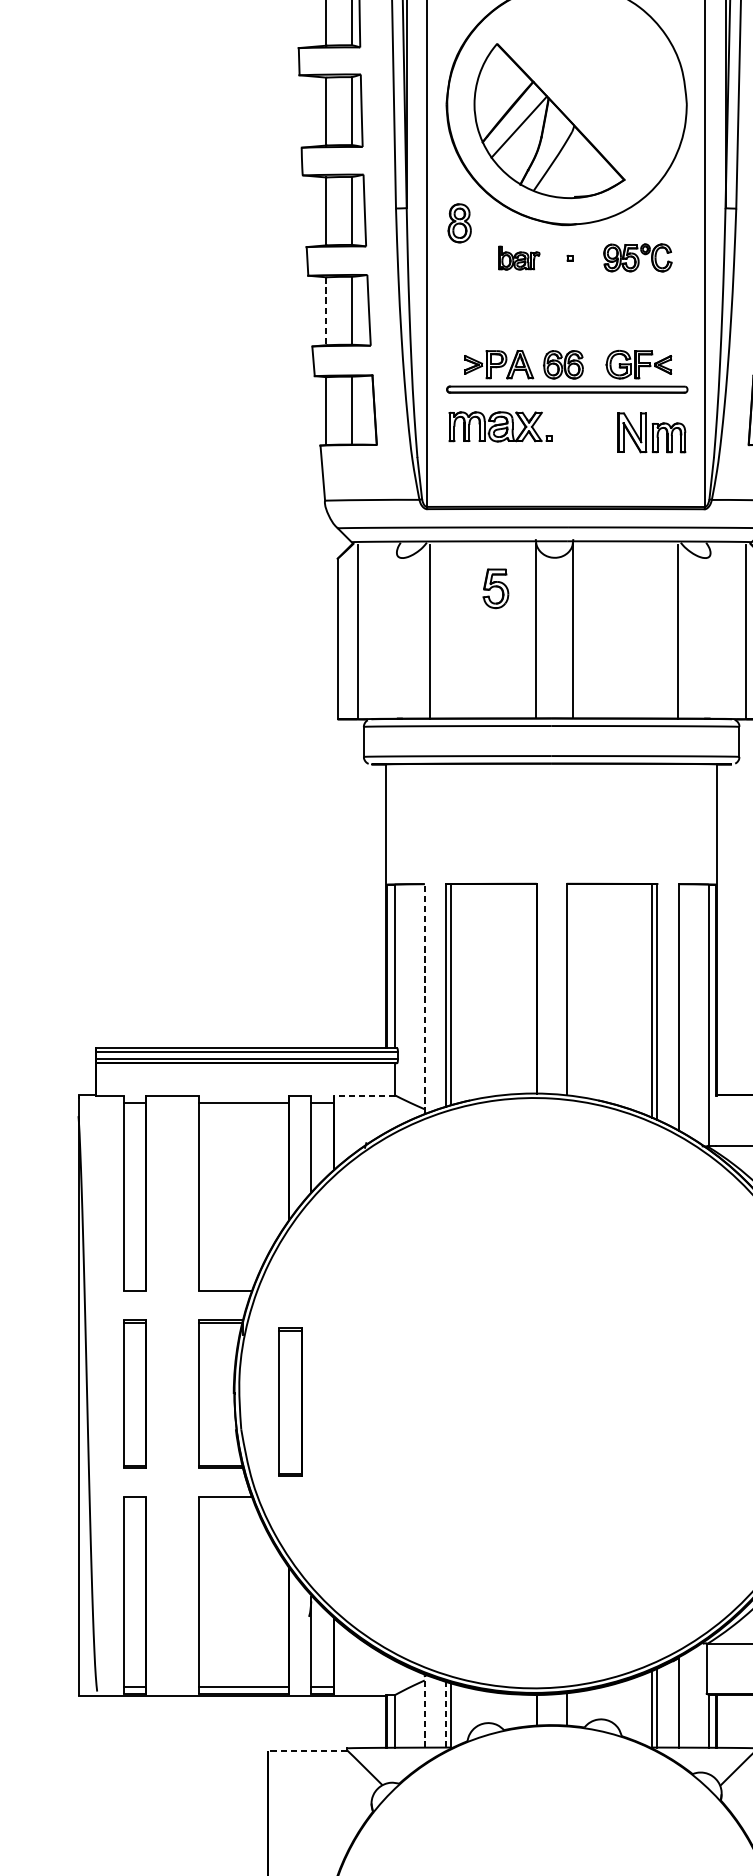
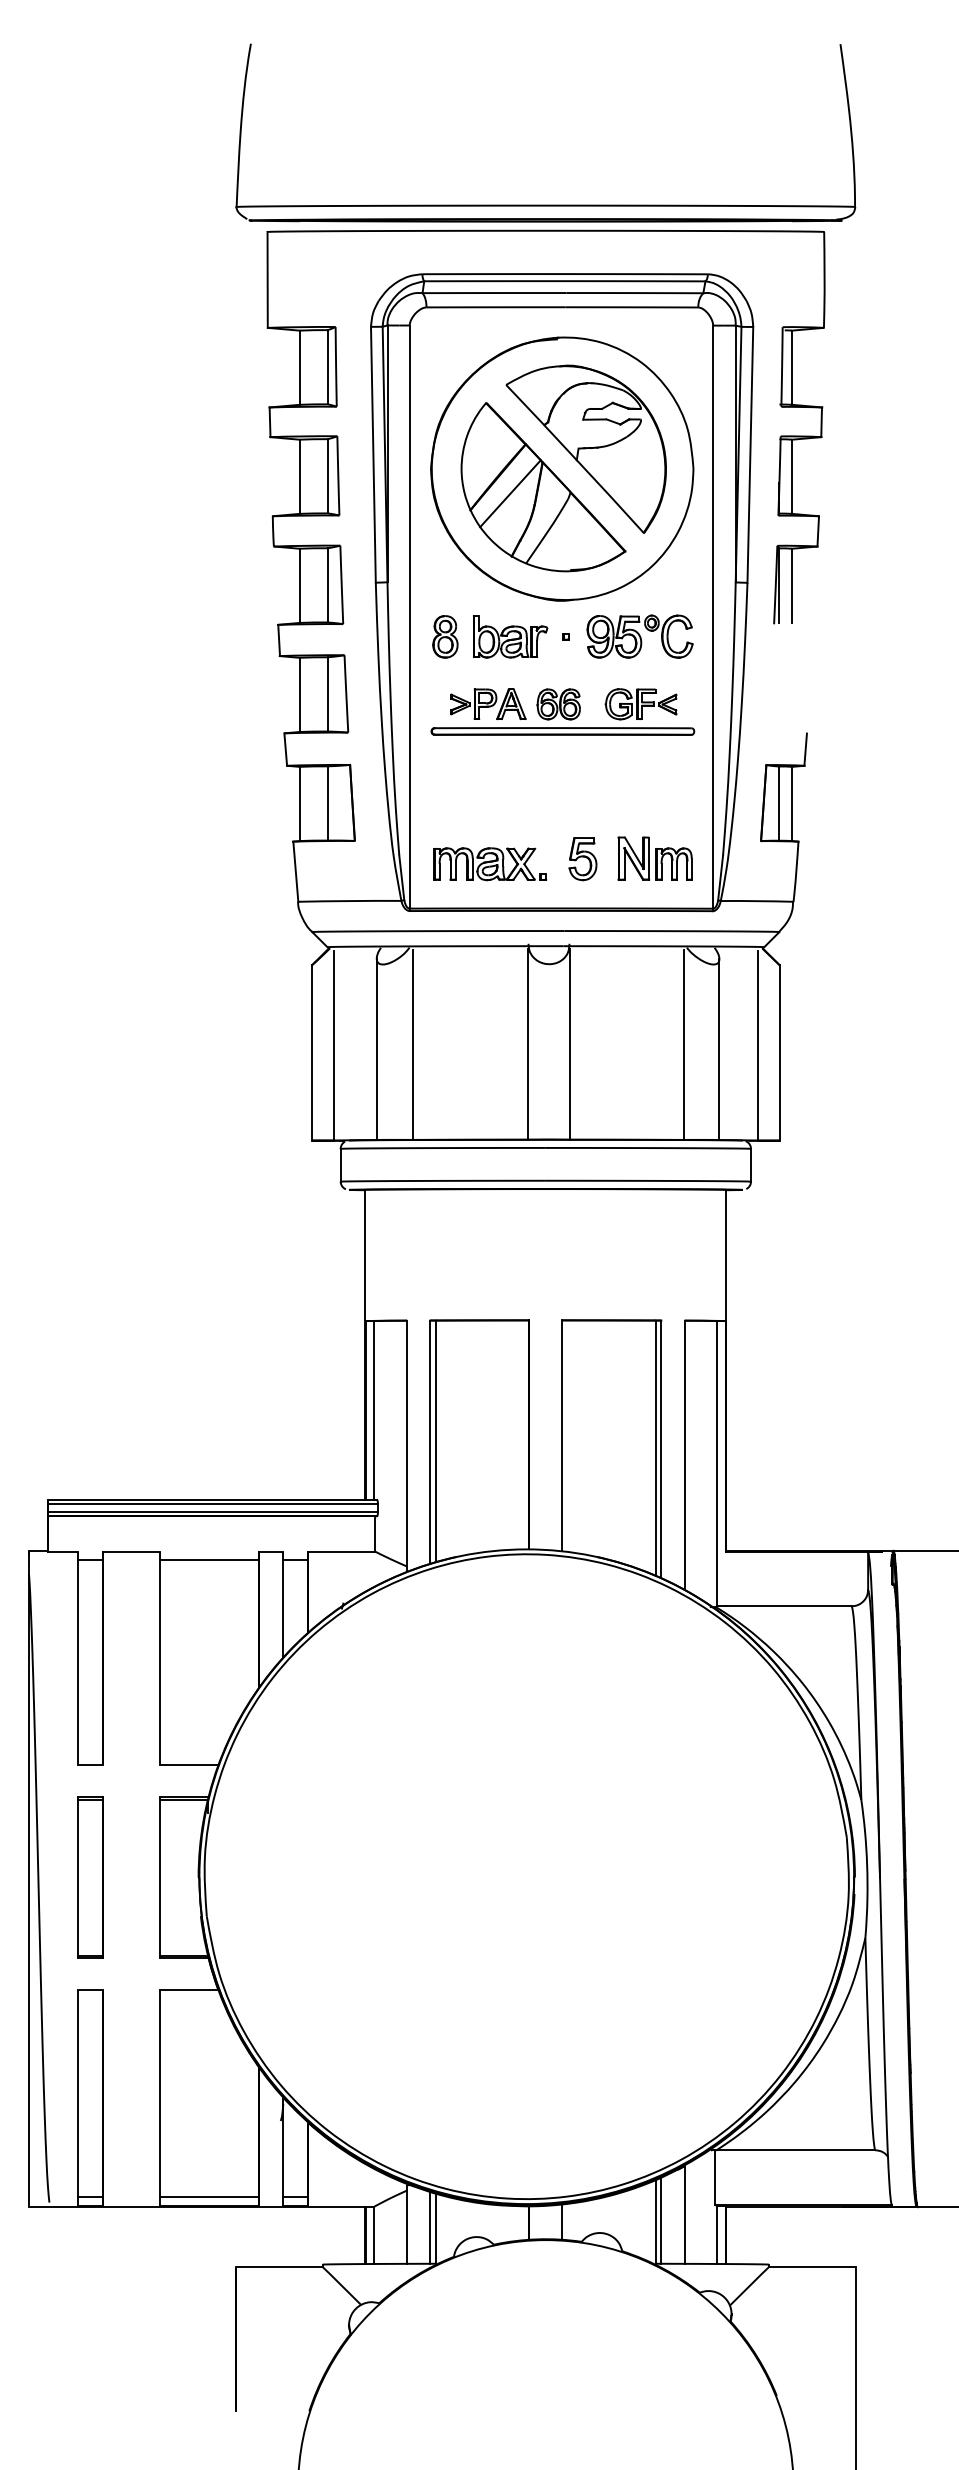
part: (587, 85) -> (585, 448), added
part: (459, 223) -> (445, 636), moved
part: (519, 257) -> (510, 636), size x1.67
part: (637, 257) -> (639, 636), size x1.43
line: (326, 311) -> (299, 695), dashed -> solid
part: (566, 371) -> (562, 711), moved
part: (501, 427) -> (490, 864), moved
part: (651, 432) -> (654, 858), moved
part: (495, 589) -> (582, 859), moved
line: (396, 634) -> (376, 1048), added
line: (710, 635) -> (719, 1049), added
line: (425, 998) -> (407, 1445), dashed -> solid
line: (364, 1095) -> (341, 1551), dashed -> solid
part: (290, 1402) -> (260, 1886), removed
line: (425, 1711) -> (407, 2224), dashed -> solid
line: (446, 1714) -> (430, 2227), dashed -> solid
line: (306, 1750) -> (278, 2267), dashed -> solid

